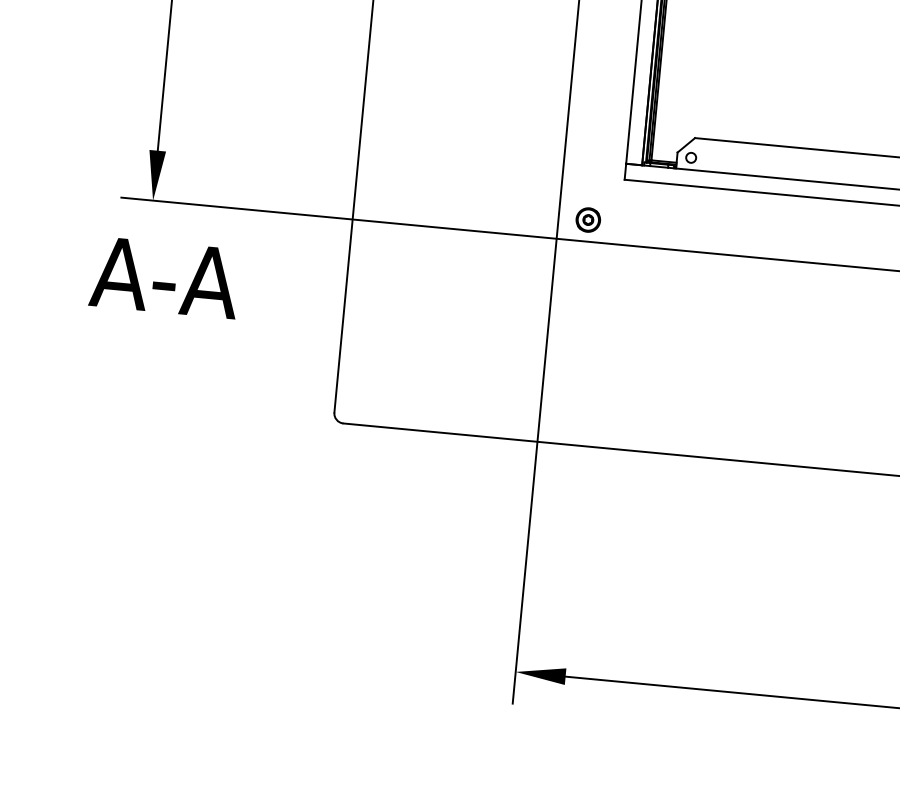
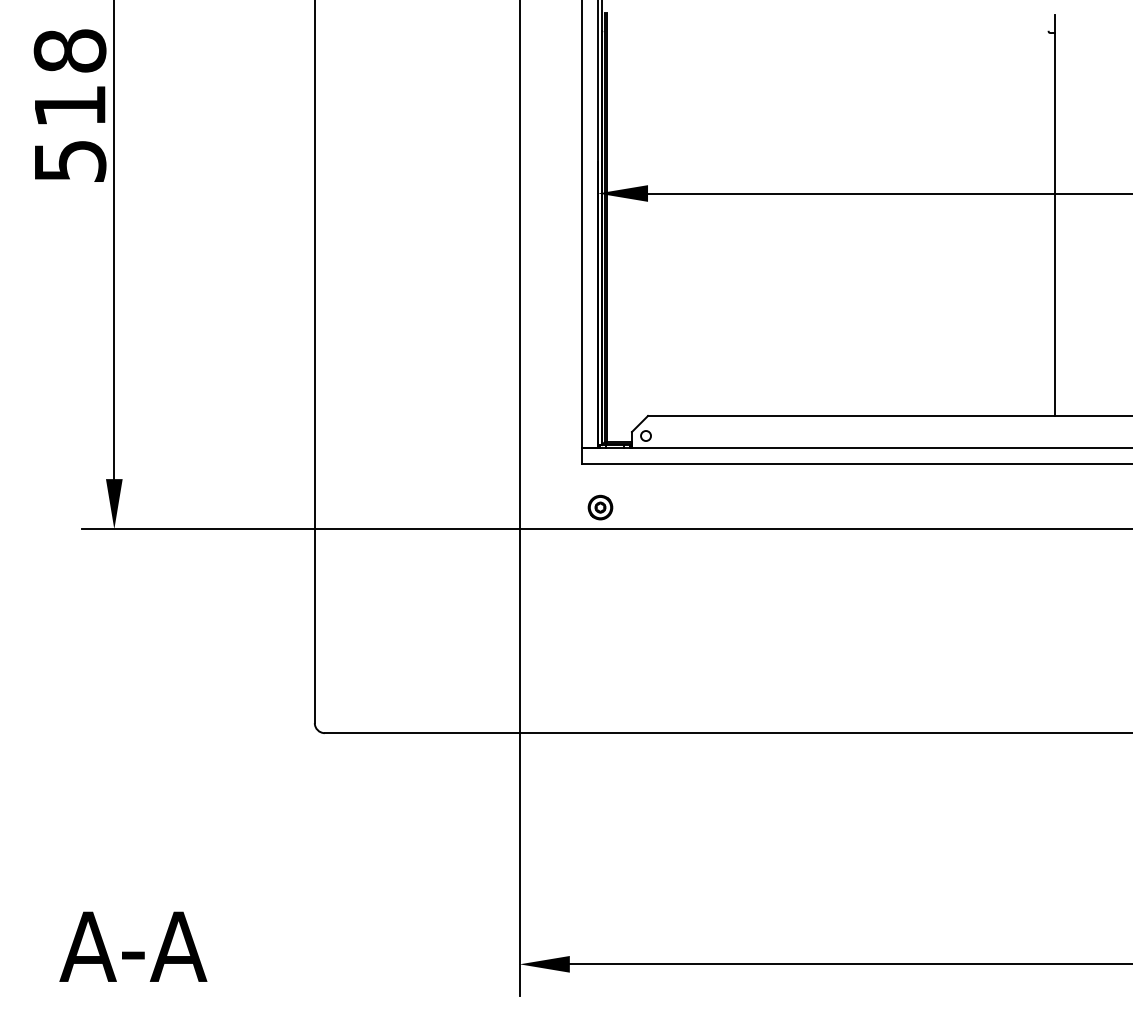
part: (588, 219) -> (600, 507), moved
text: (165, 277) -> (133, 946), moved

